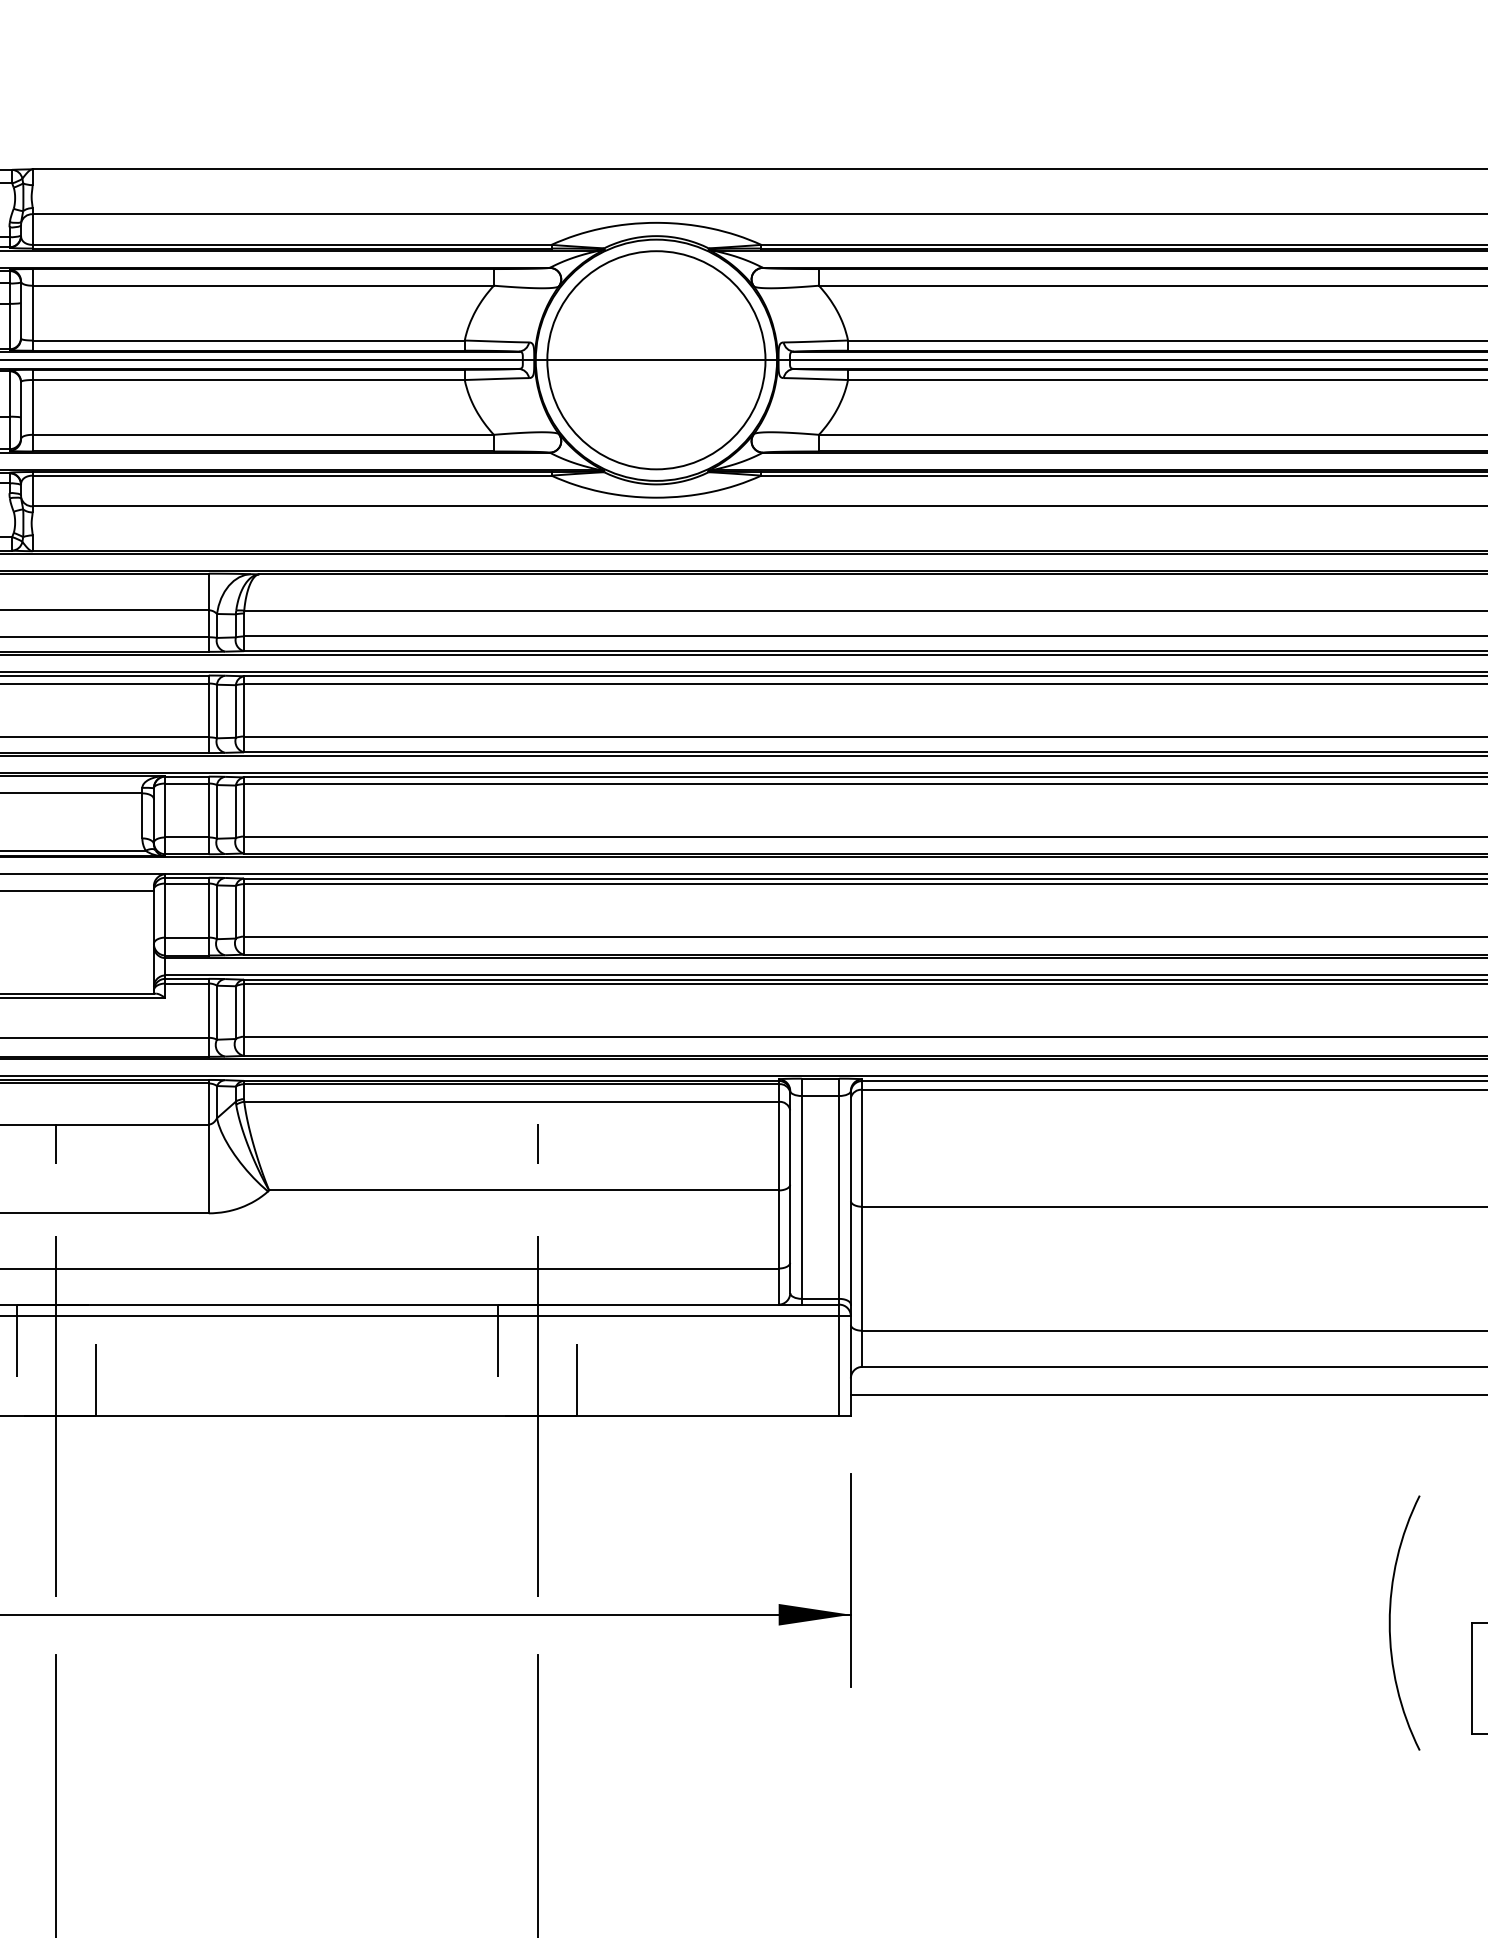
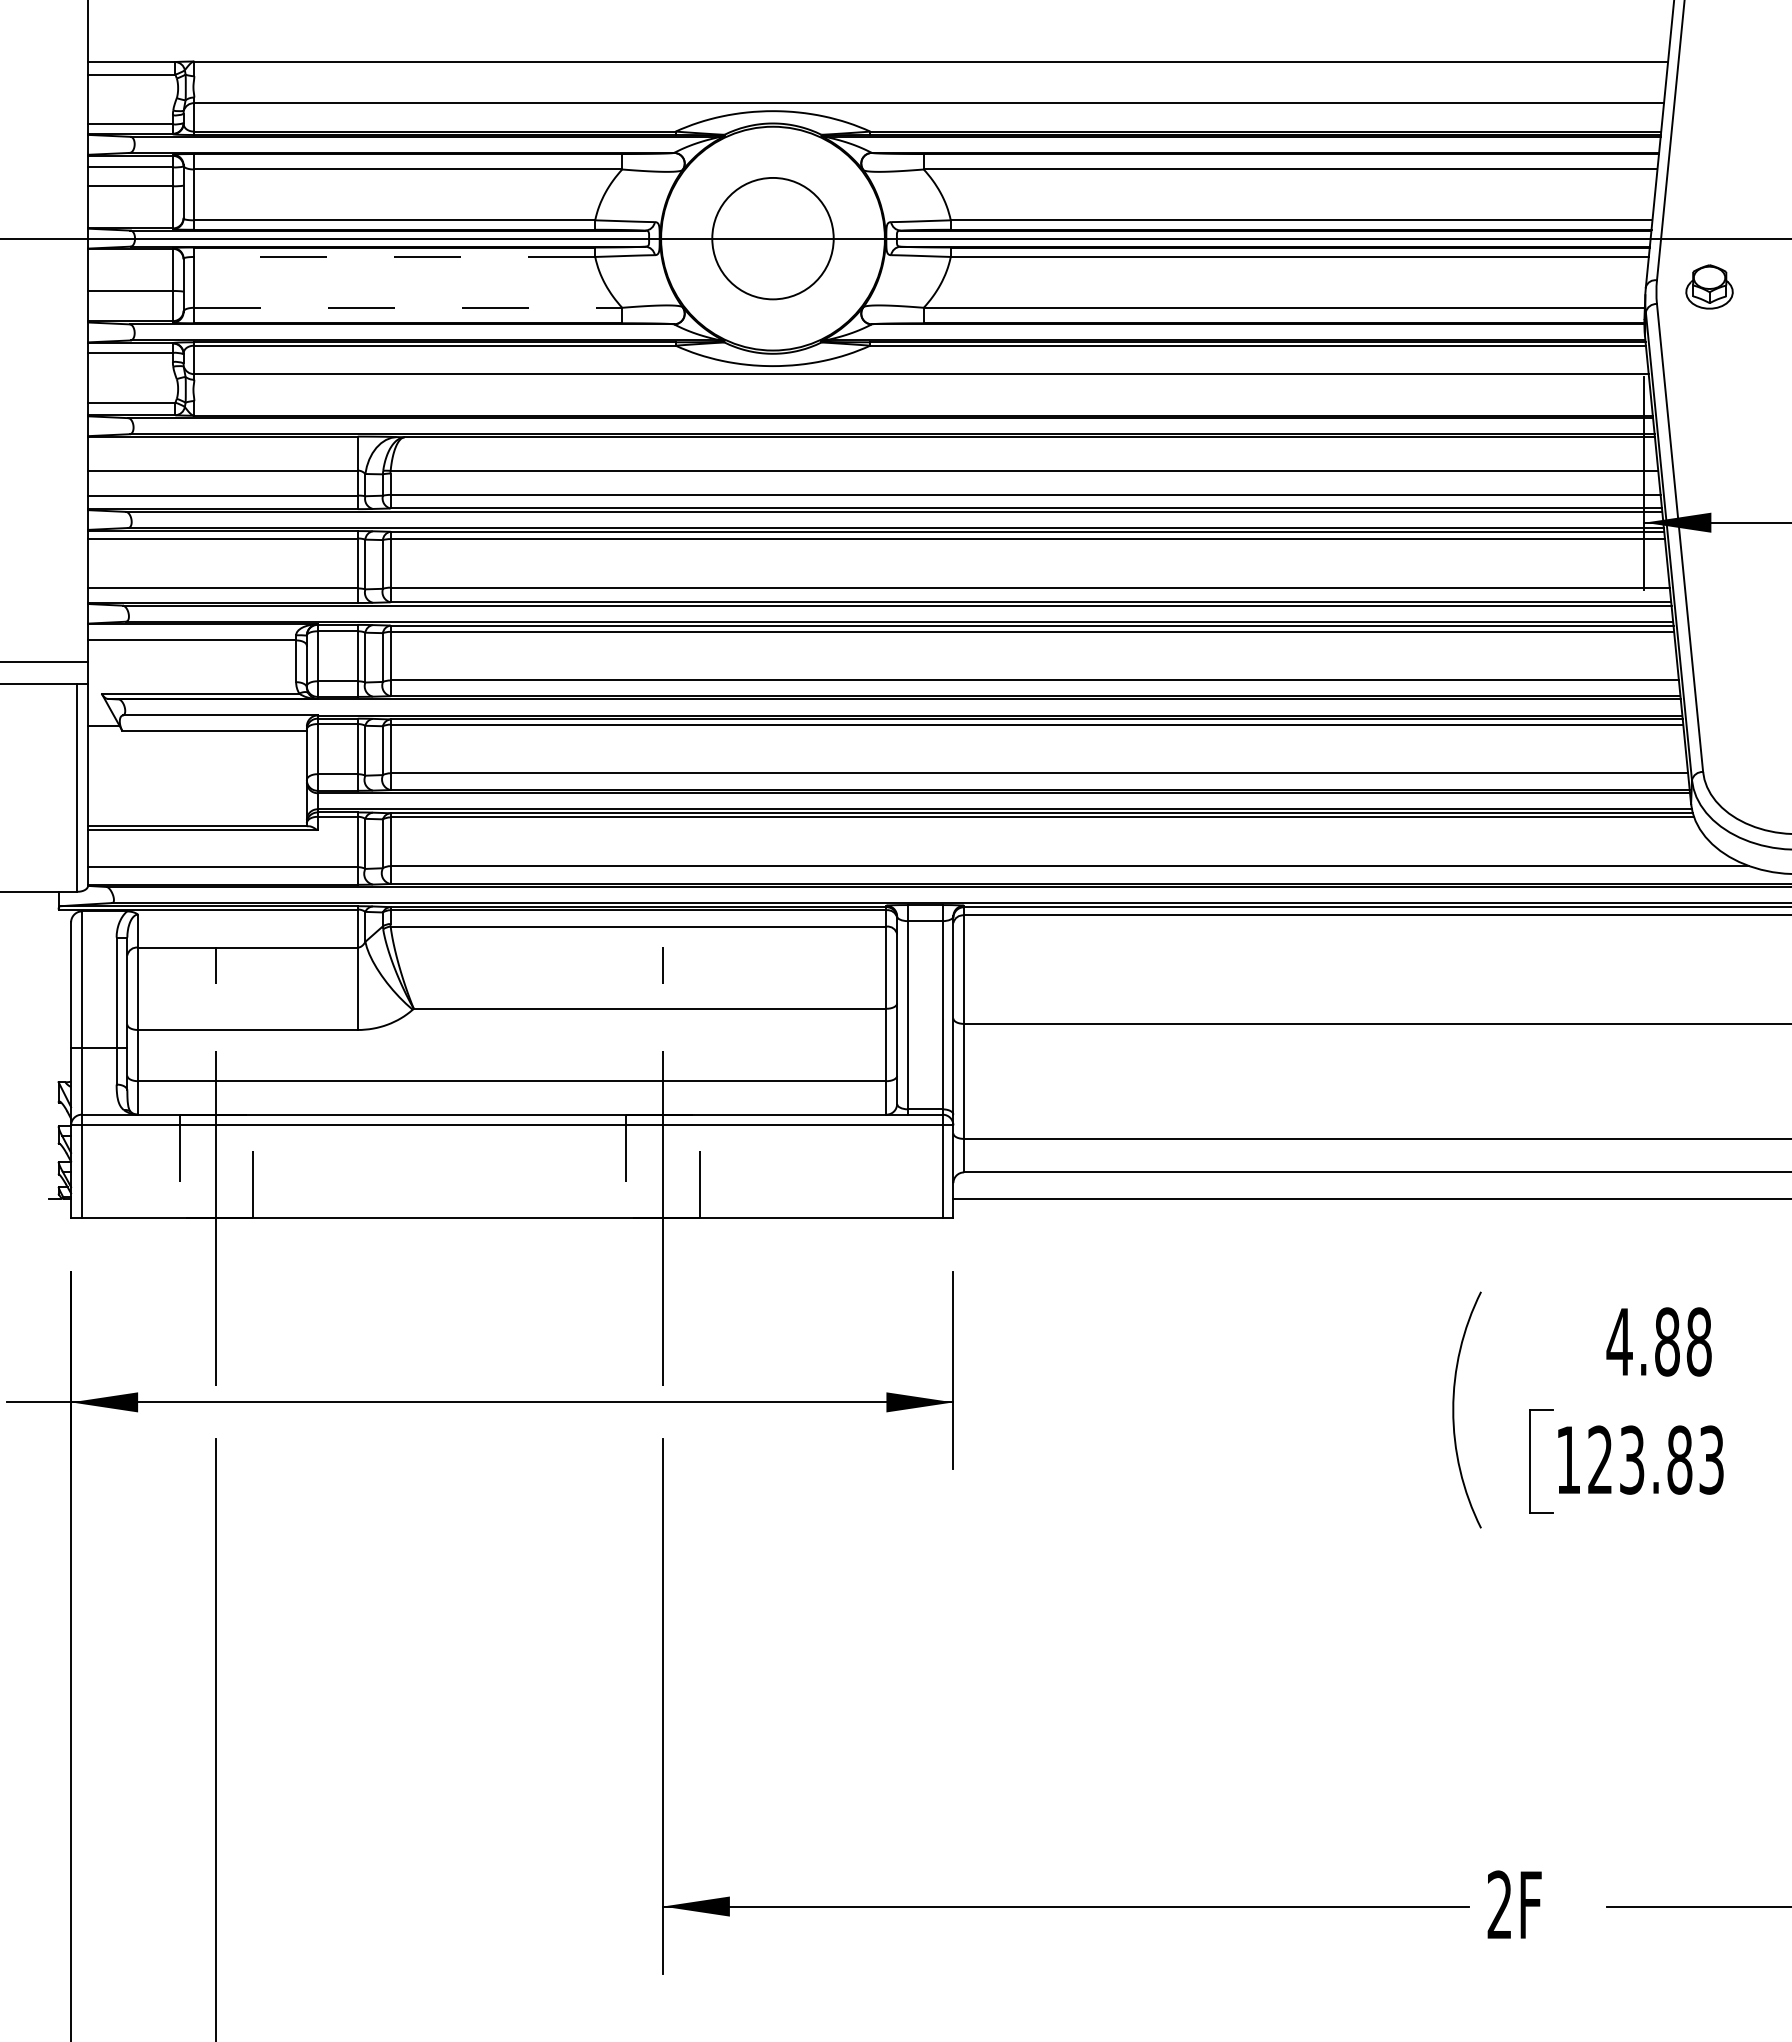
circle: (655, 360) -> (772, 238), size x0.6
line: (248, 379) -> (394, 256), solid -> dashed
line: (263, 434) -> (408, 307), solid -> dashed

